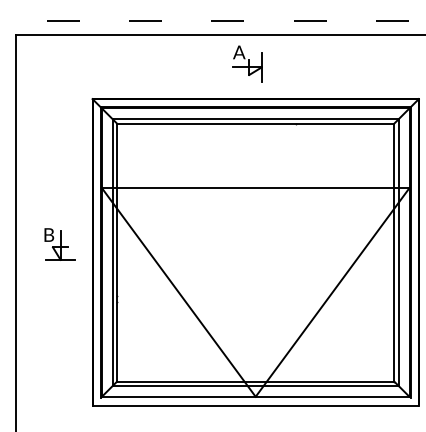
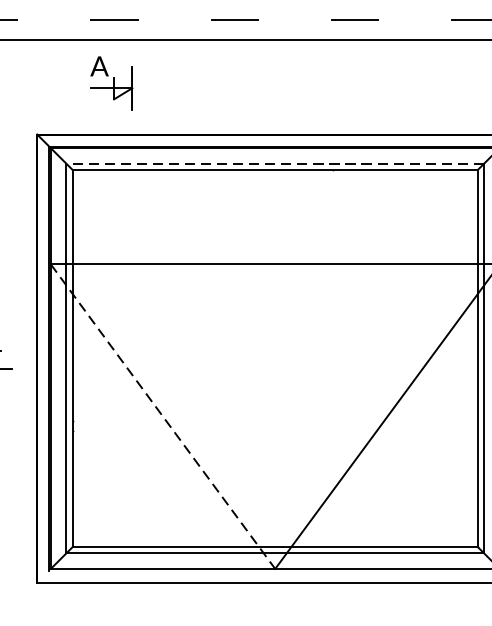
part: (247, 63) -> (111, 82), moved
line: (255, 119) -> (274, 164), solid -> dashed
line: (178, 292) -> (162, 416), solid -> dashed

